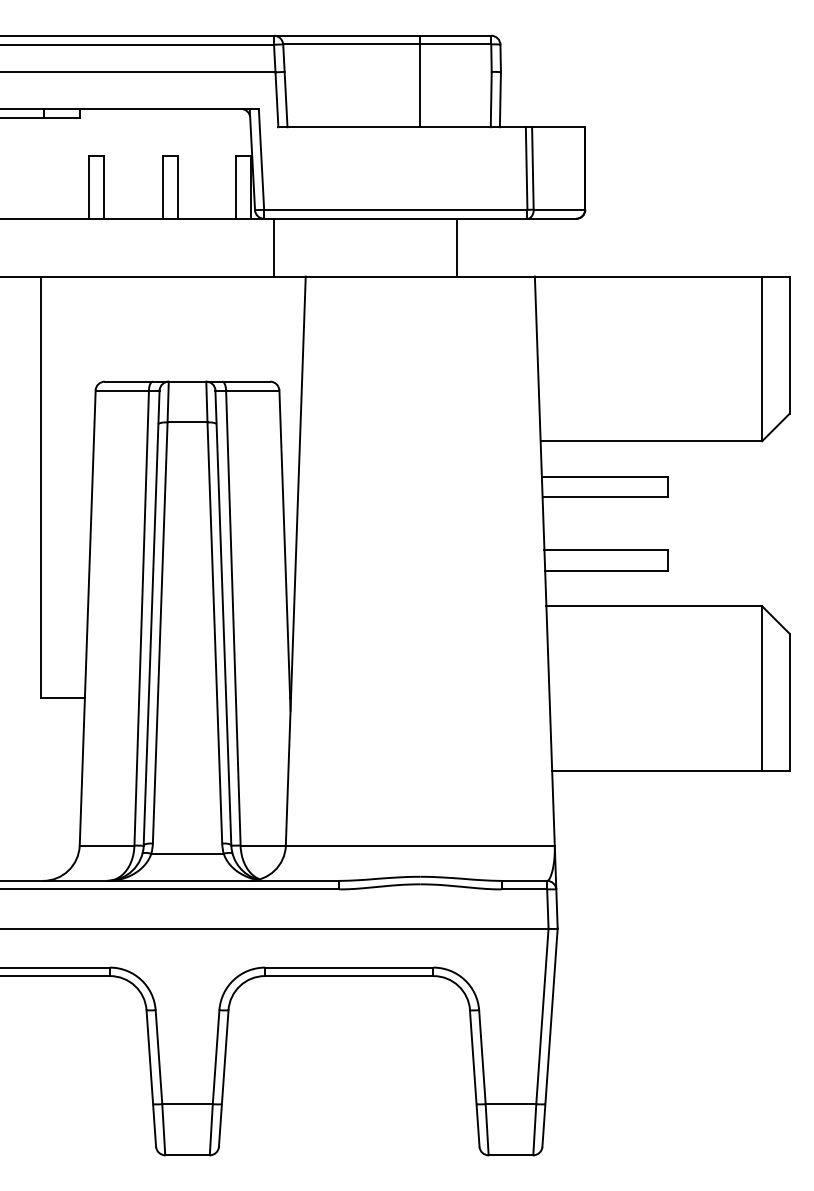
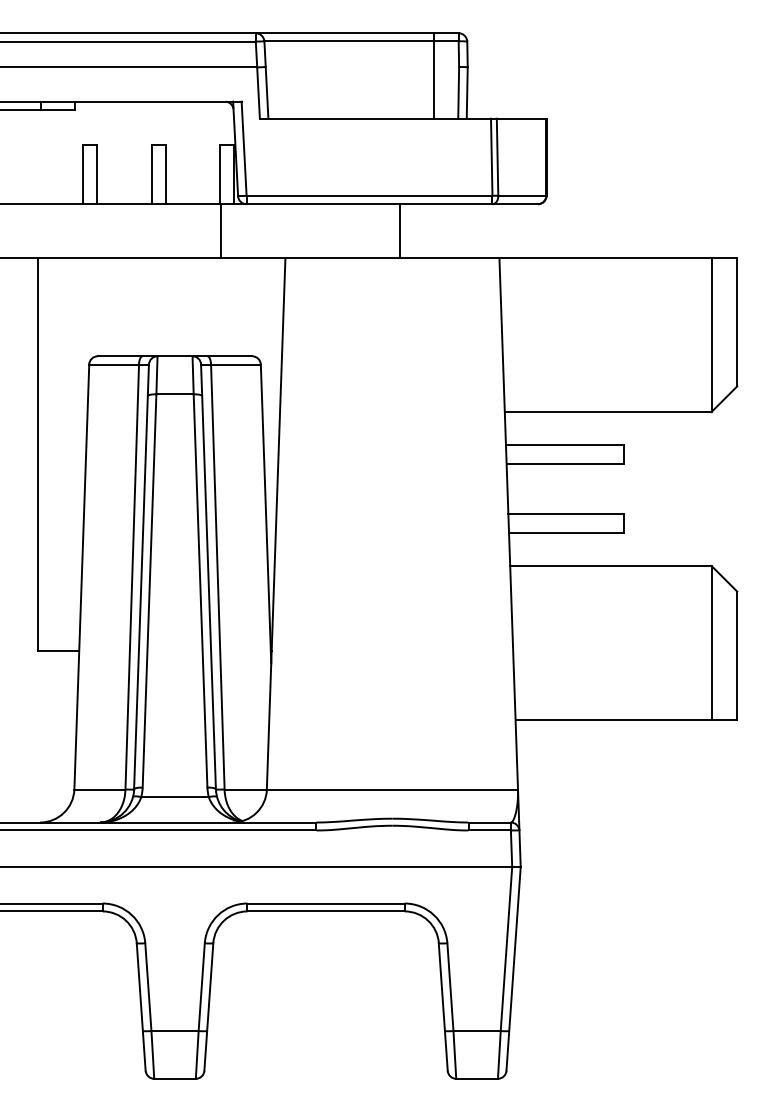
line: (420, 81) -> (433, 75), moved
line: (273, 247) -> (220, 231), moved
line: (456, 247) -> (400, 231), moved

